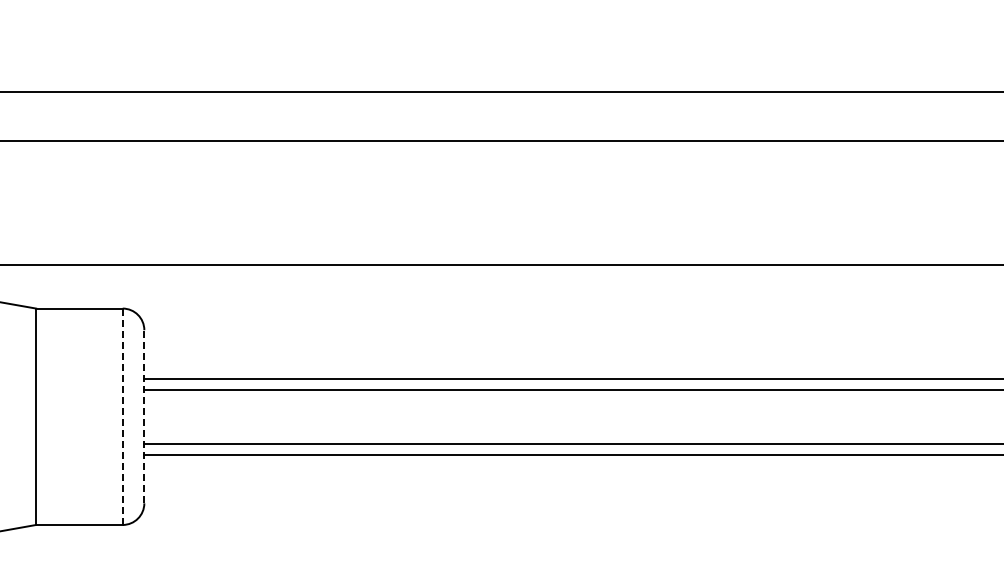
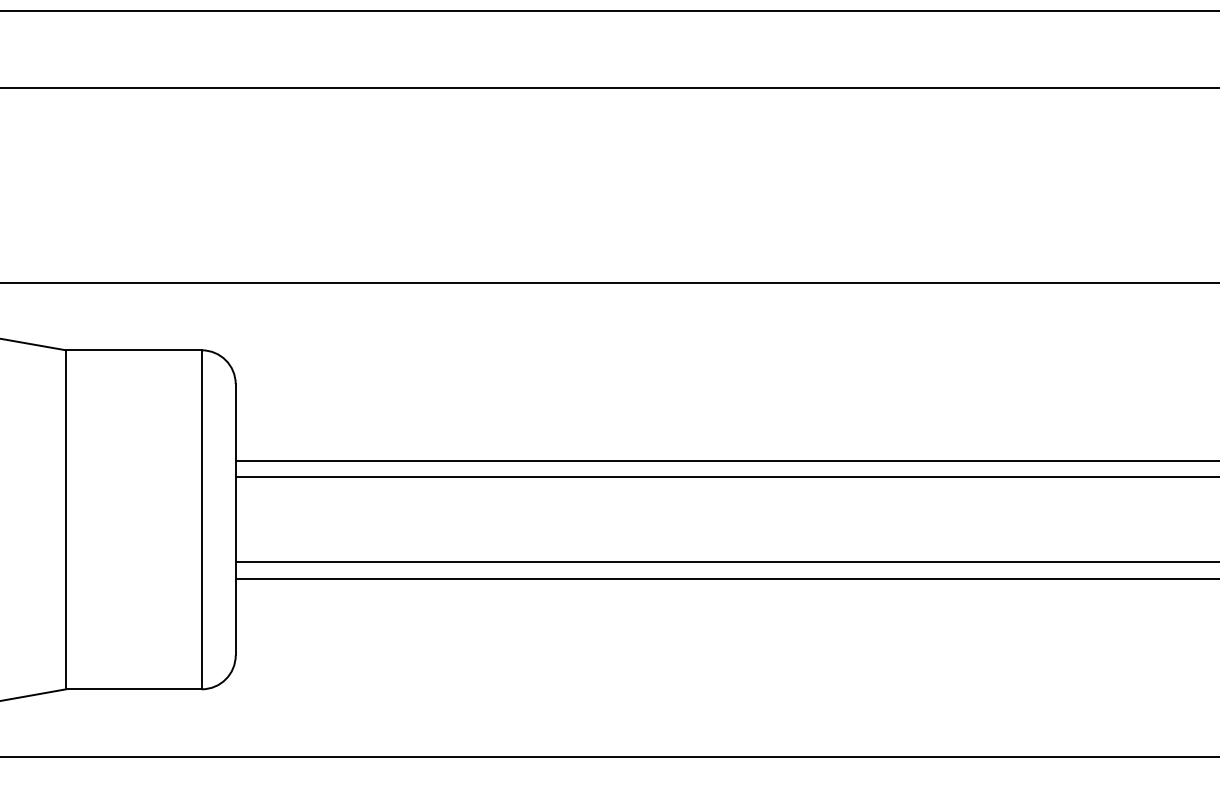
line: (122, 416) -> (201, 519), dashed -> solid
line: (144, 416) -> (235, 519), dashed -> solid

